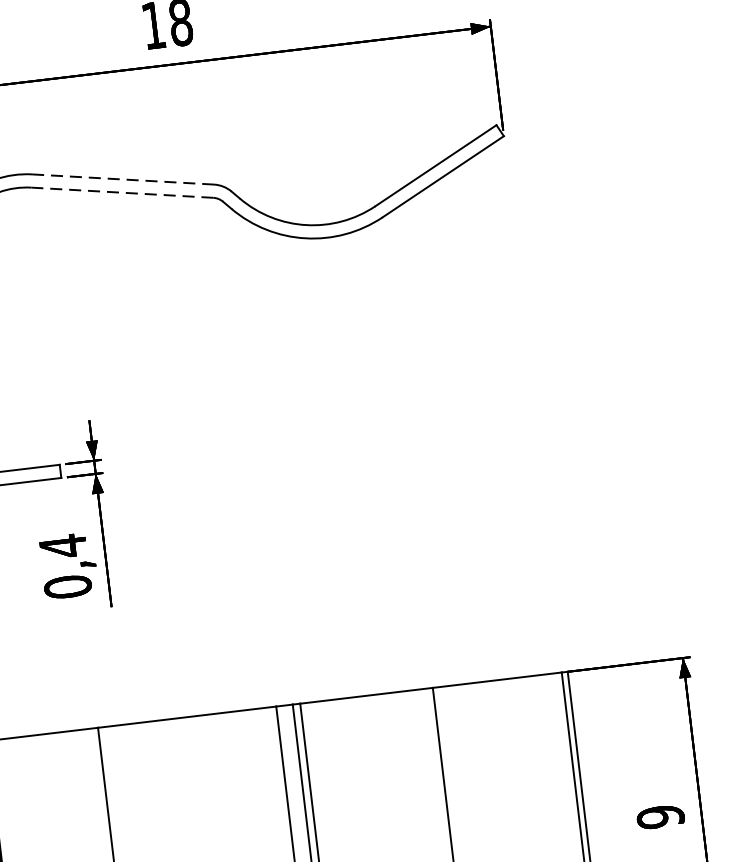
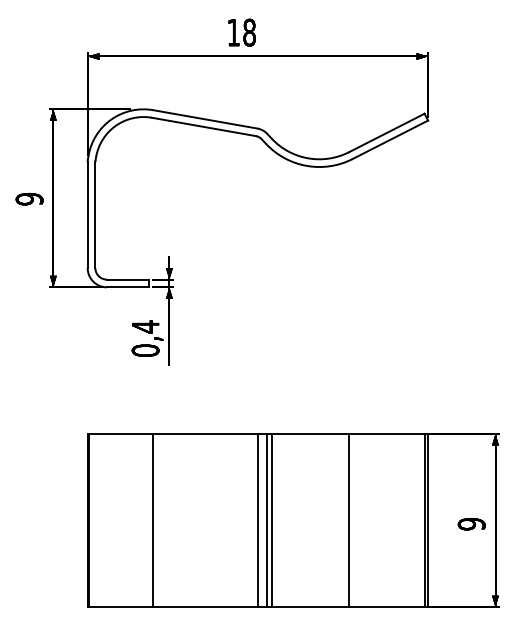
line: (123, 179) -> (205, 119), dashed -> solid
line: (122, 191) -> (204, 126), dashed -> solid

